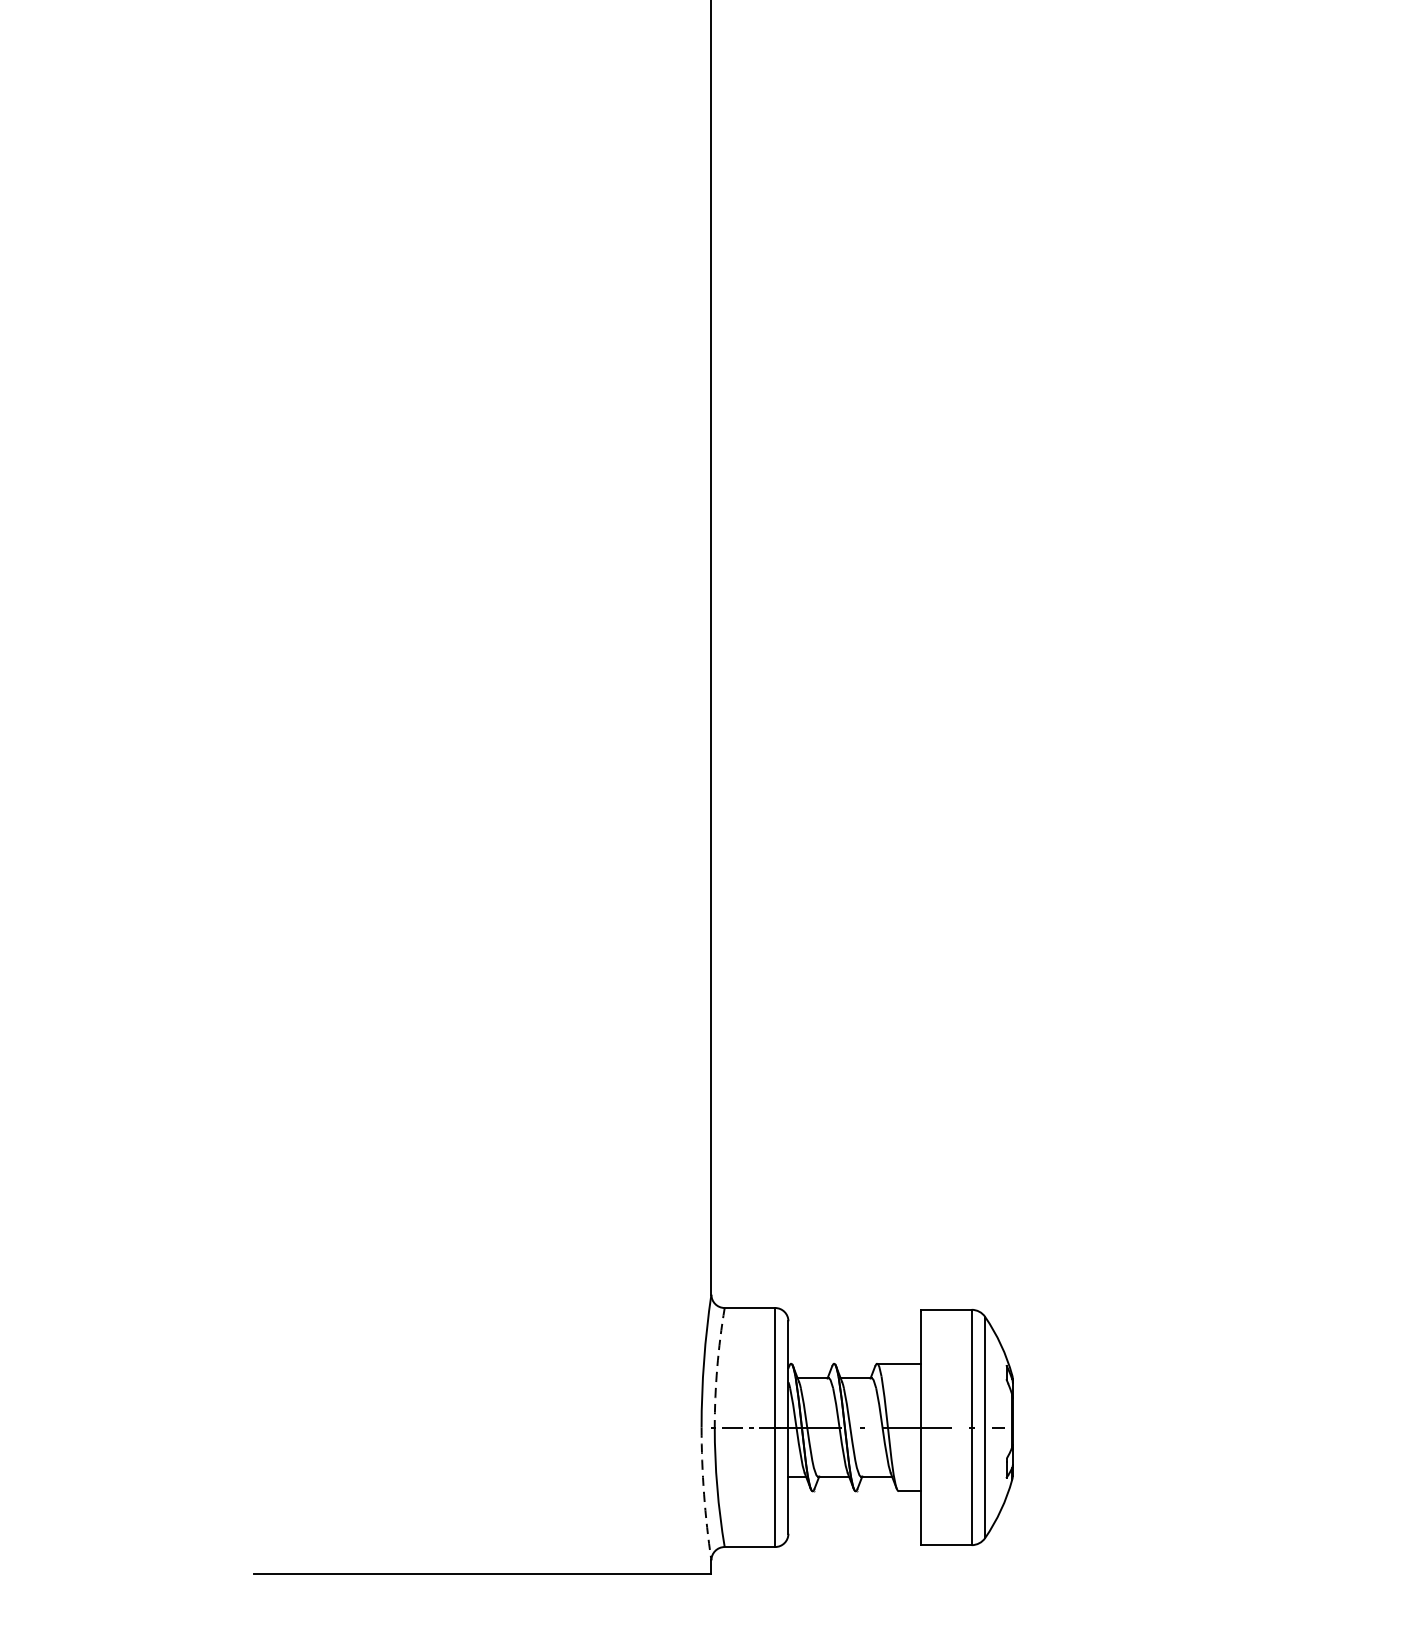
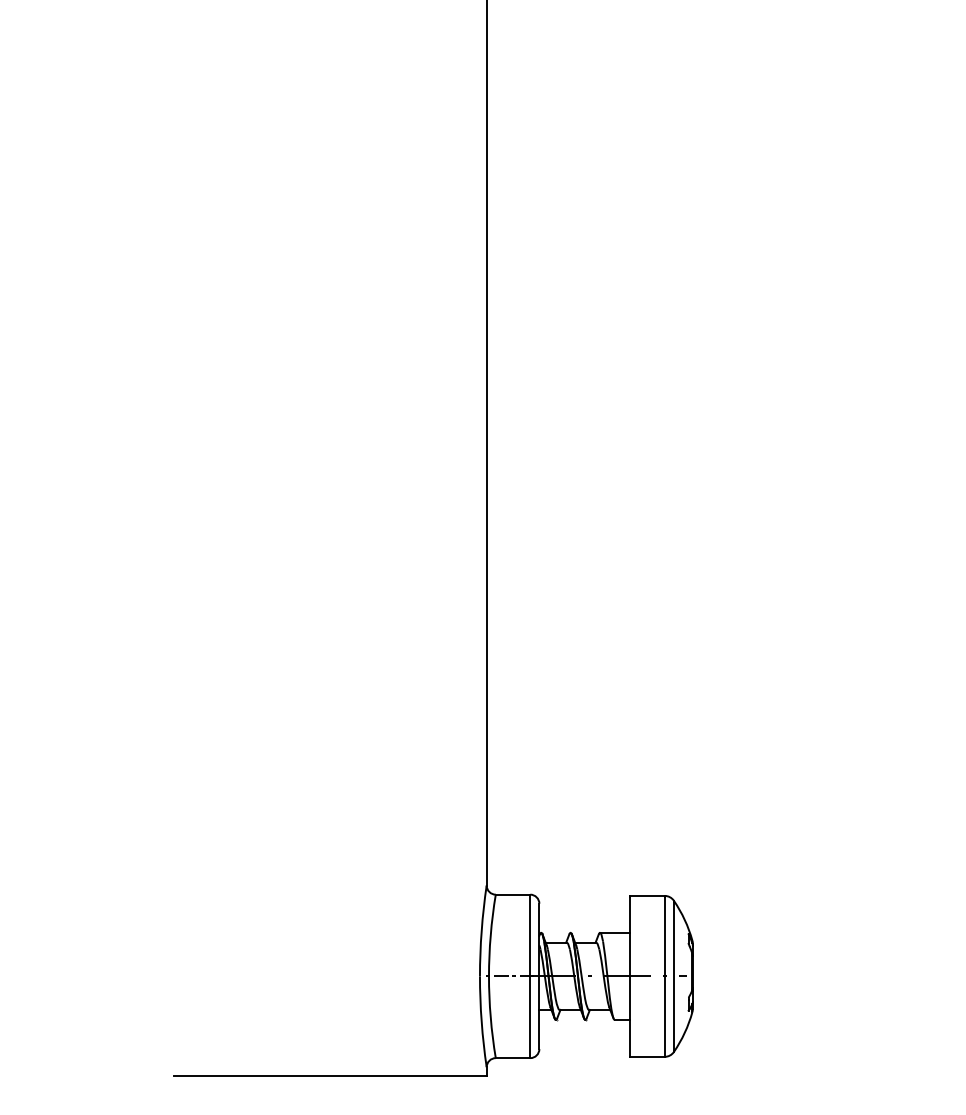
arc: (716, 1367) -> (490, 935), dashed -> solid
arc: (703, 1493) -> (481, 1021), dashed -> solid

